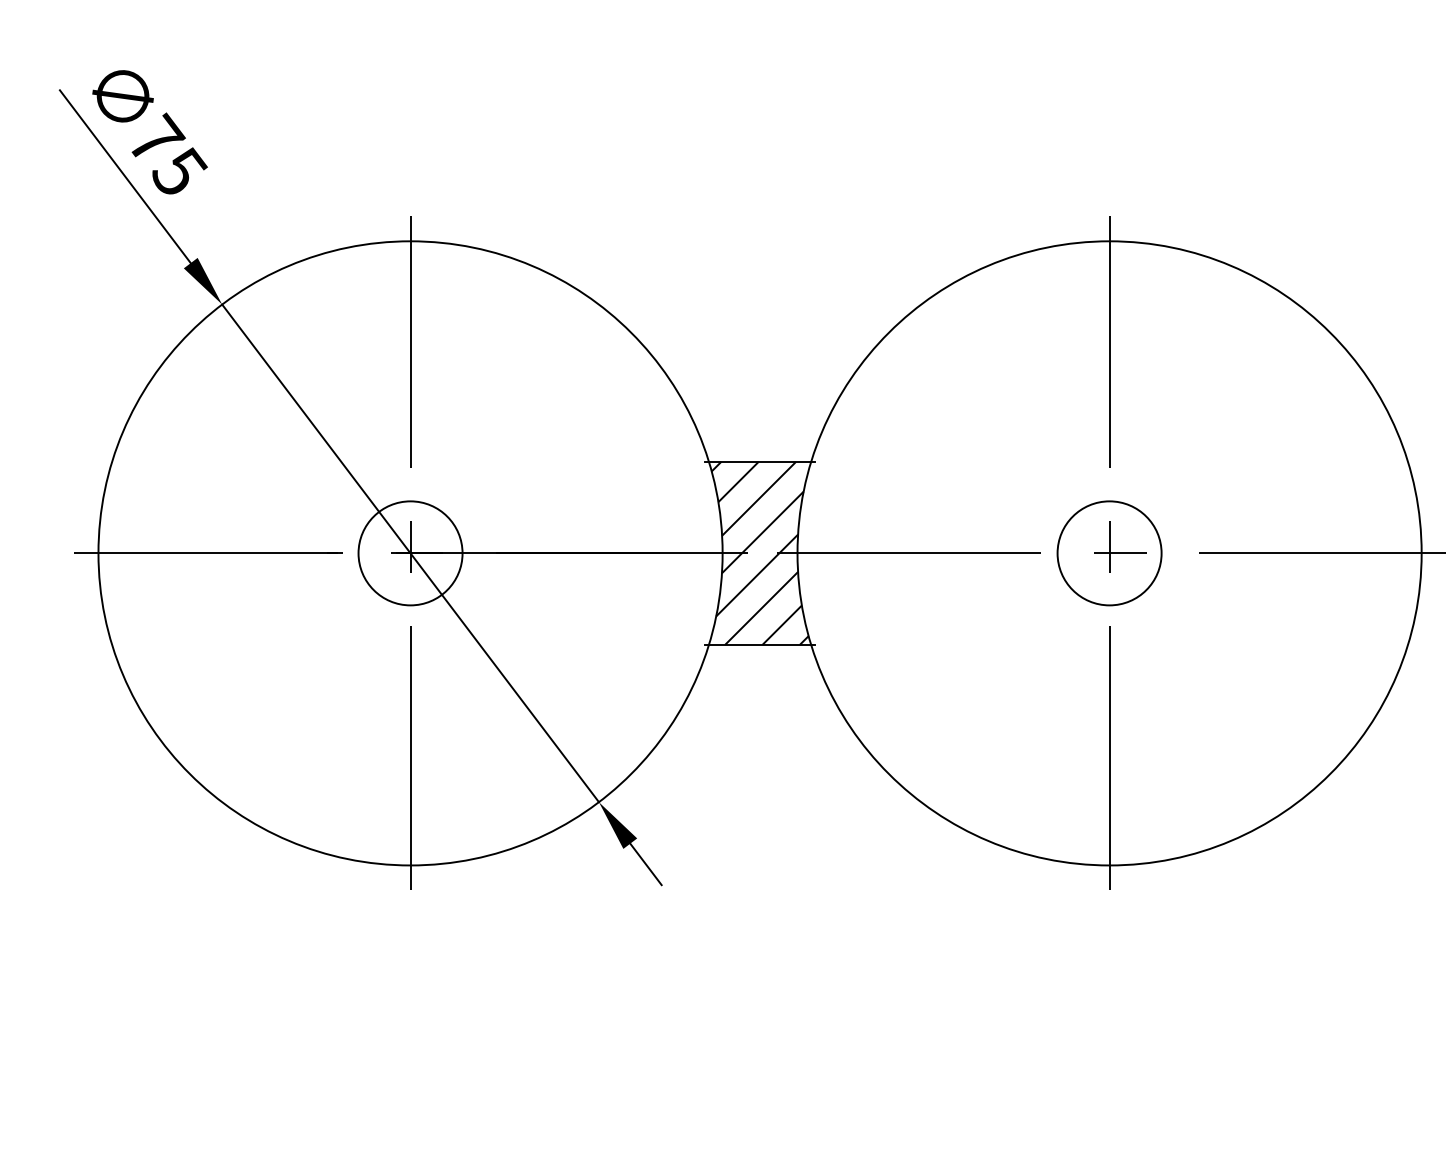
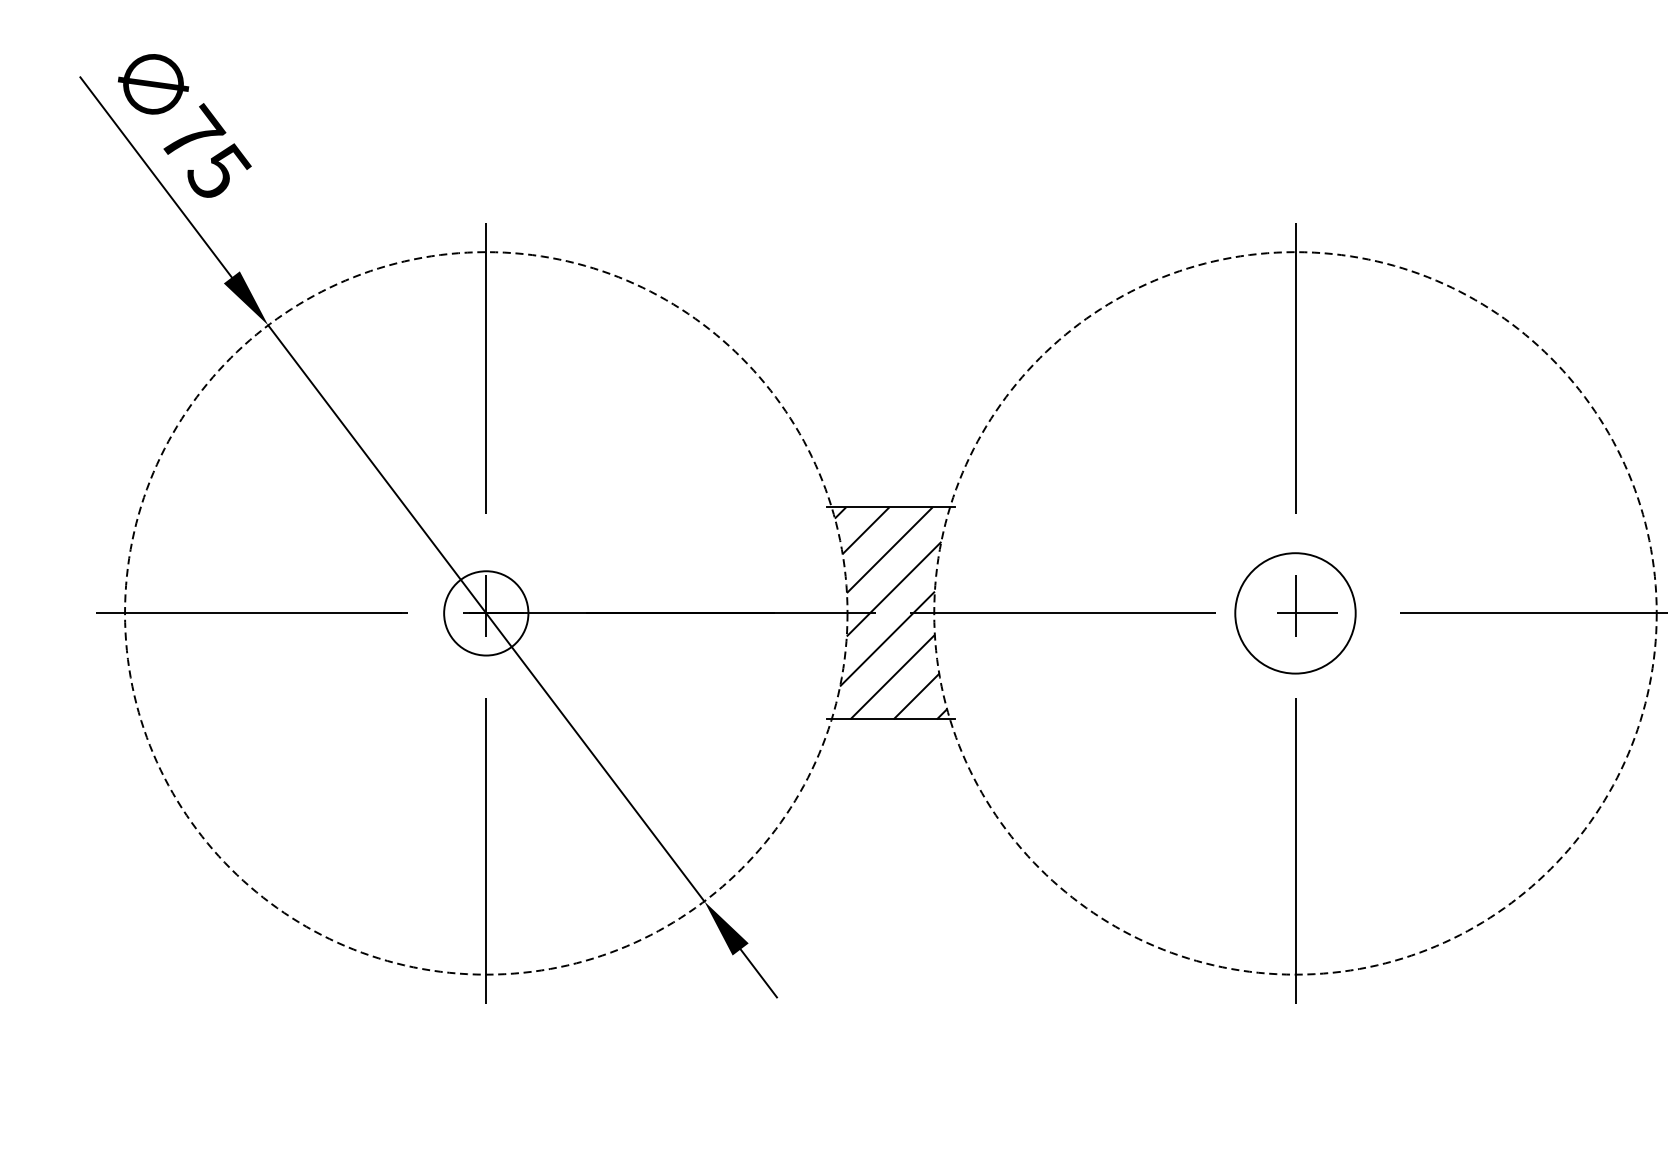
circle: (410, 553) -> (486, 613), size x0.7
circle: (410, 553) -> (486, 613), solid -> dashed
circle: (1109, 553) -> (1295, 613), solid -> dashed

